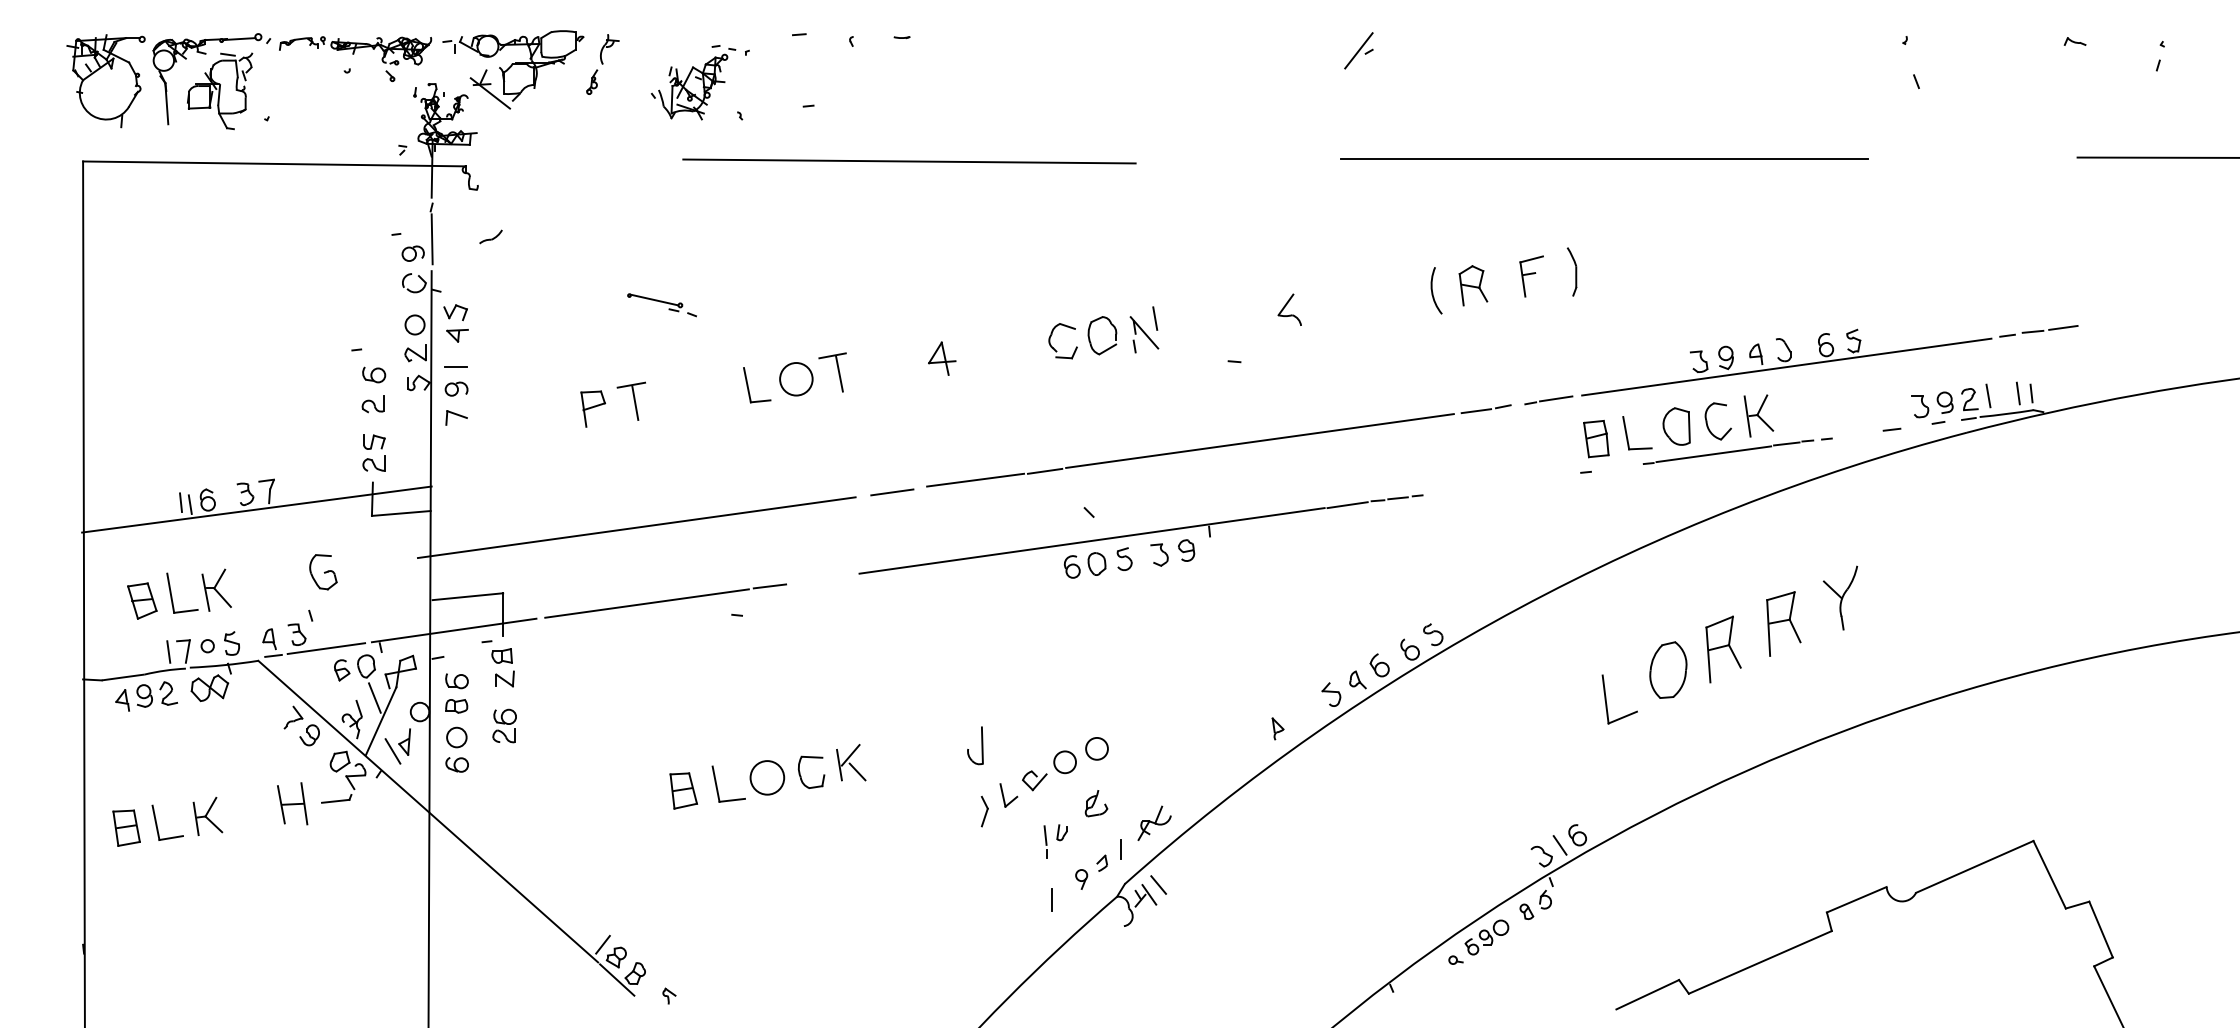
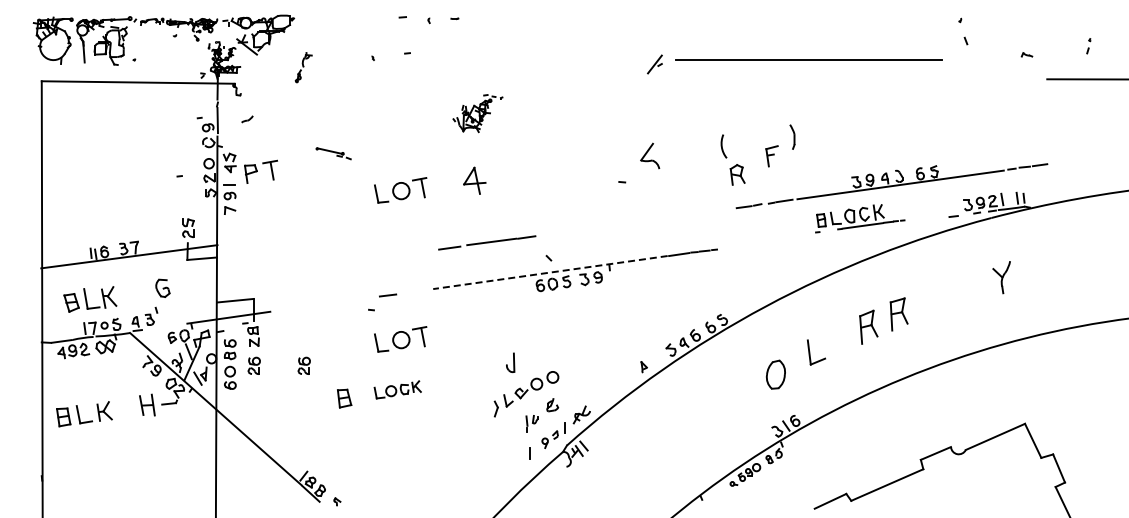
part: (2074, 40) -> (1026, 54), moved
part: (1358, 50) -> (654, 64), moved
part: (2159, 56) -> (1088, 46), moved
part: (602, 64) -> (303, 67), moved
part: (699, 82) -> (477, 113), moved
line: (1603, 157) -> (808, 59), moved
line: (909, 161) -> (458, 81), removed
part: (1530, 276) -> (771, 156), moved
part: (1473, 284) -> (737, 174), moved
part: (1288, 308) -> (649, 155), size x1.6
part: (1104, 332) -> (556, 167), removed
part: (941, 358) -> (474, 180), size x1.6
part: (372, 390) -> (187, 196), removed
part: (612, 403) -> (260, 171), moved
part: (1707, 433) -> (860, 218), size x0.7
line: (1258, 439) -> (634, 221), removed
line: (636, 526) -> (320, 265), removed
line: (1090, 540) -> (549, 272), solid -> dashed
part: (1840, 598) -> (1001, 277), moved
line: (645, 602) -> (325, 303), removed
line: (324, 647) -> (163, 326), removed
part: (1667, 669) -> (775, 374), moved
part: (794, 673) -> (400, 339), added
part: (602, 725) -> (303, 365), added
part: (975, 745) -> (510, 362), moved
part: (788, 772) -> (397, 389), size x0.6

